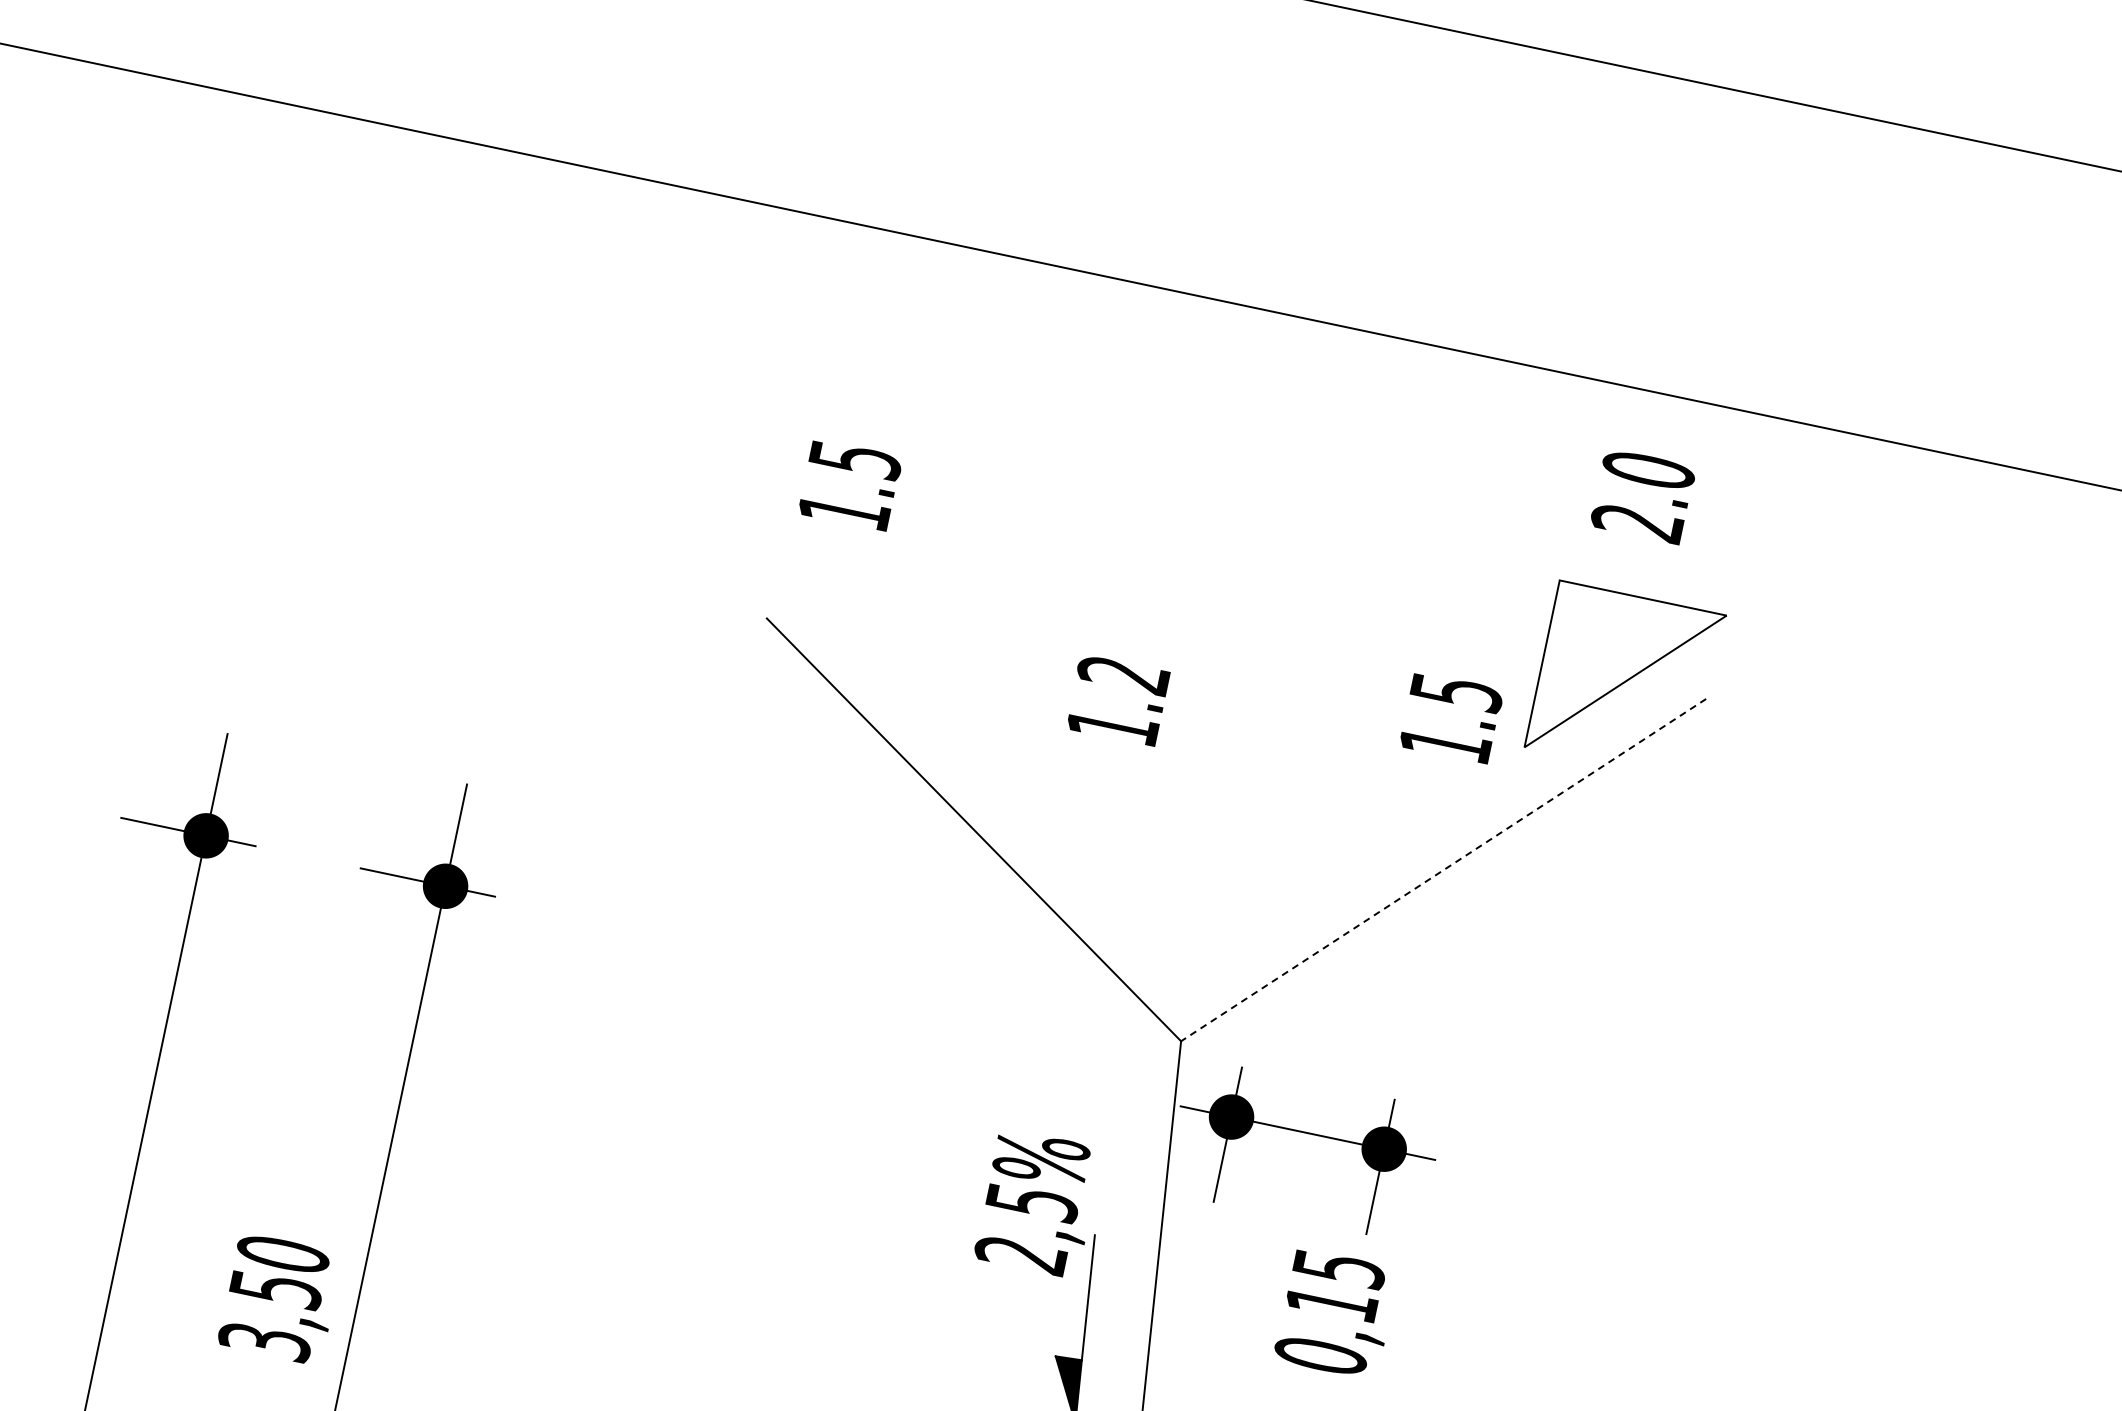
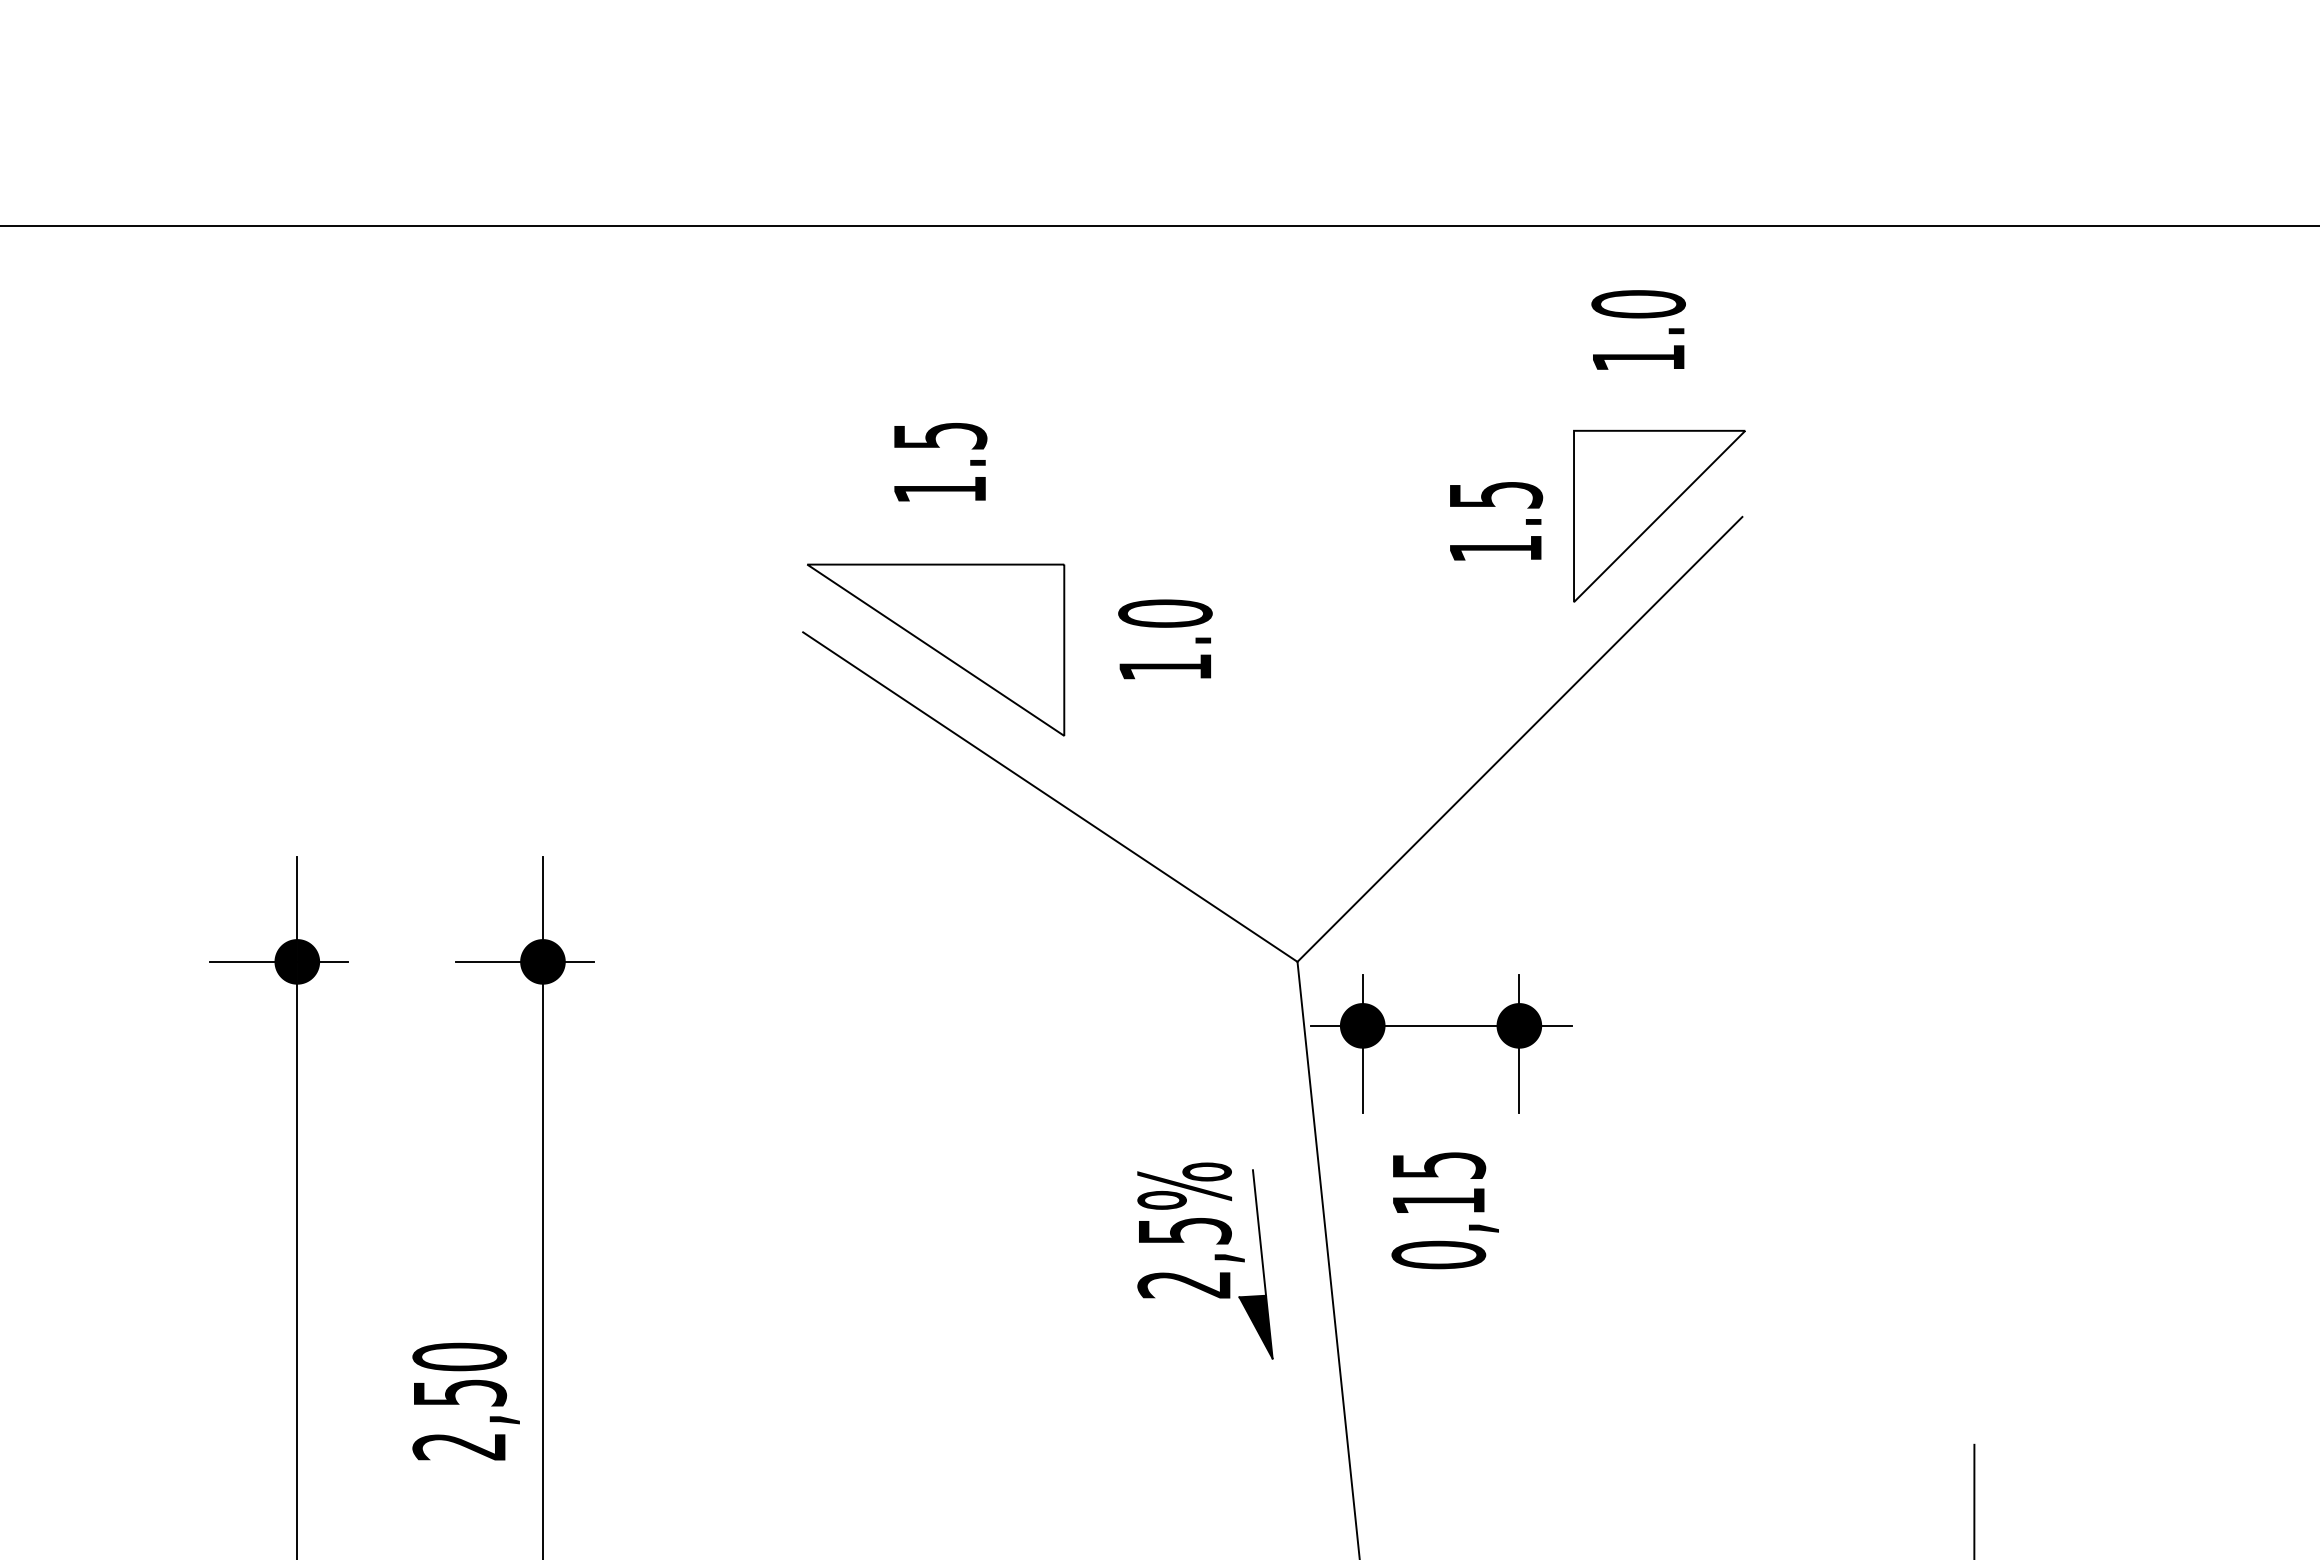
text: (850, 485) -> (940, 462), moved
text: (1636, 522) -> (1637, 358), 2.0 -> 1.0
part: (893, 662) -> (936, 649), added
text: (1123, 674) -> (1165, 613), 1.2 -> 1.0
text: (1451, 718) -> (1496, 521), moved
line: (1443, 870) -> (1519, 739), dashed -> solid
text: (1038, 1203) -> (1190, 1230), moved
text: (1335, 1313) -> (1444, 1210), moved
text: (264, 1341) -> (459, 1446), 3,50 -> 2,50

